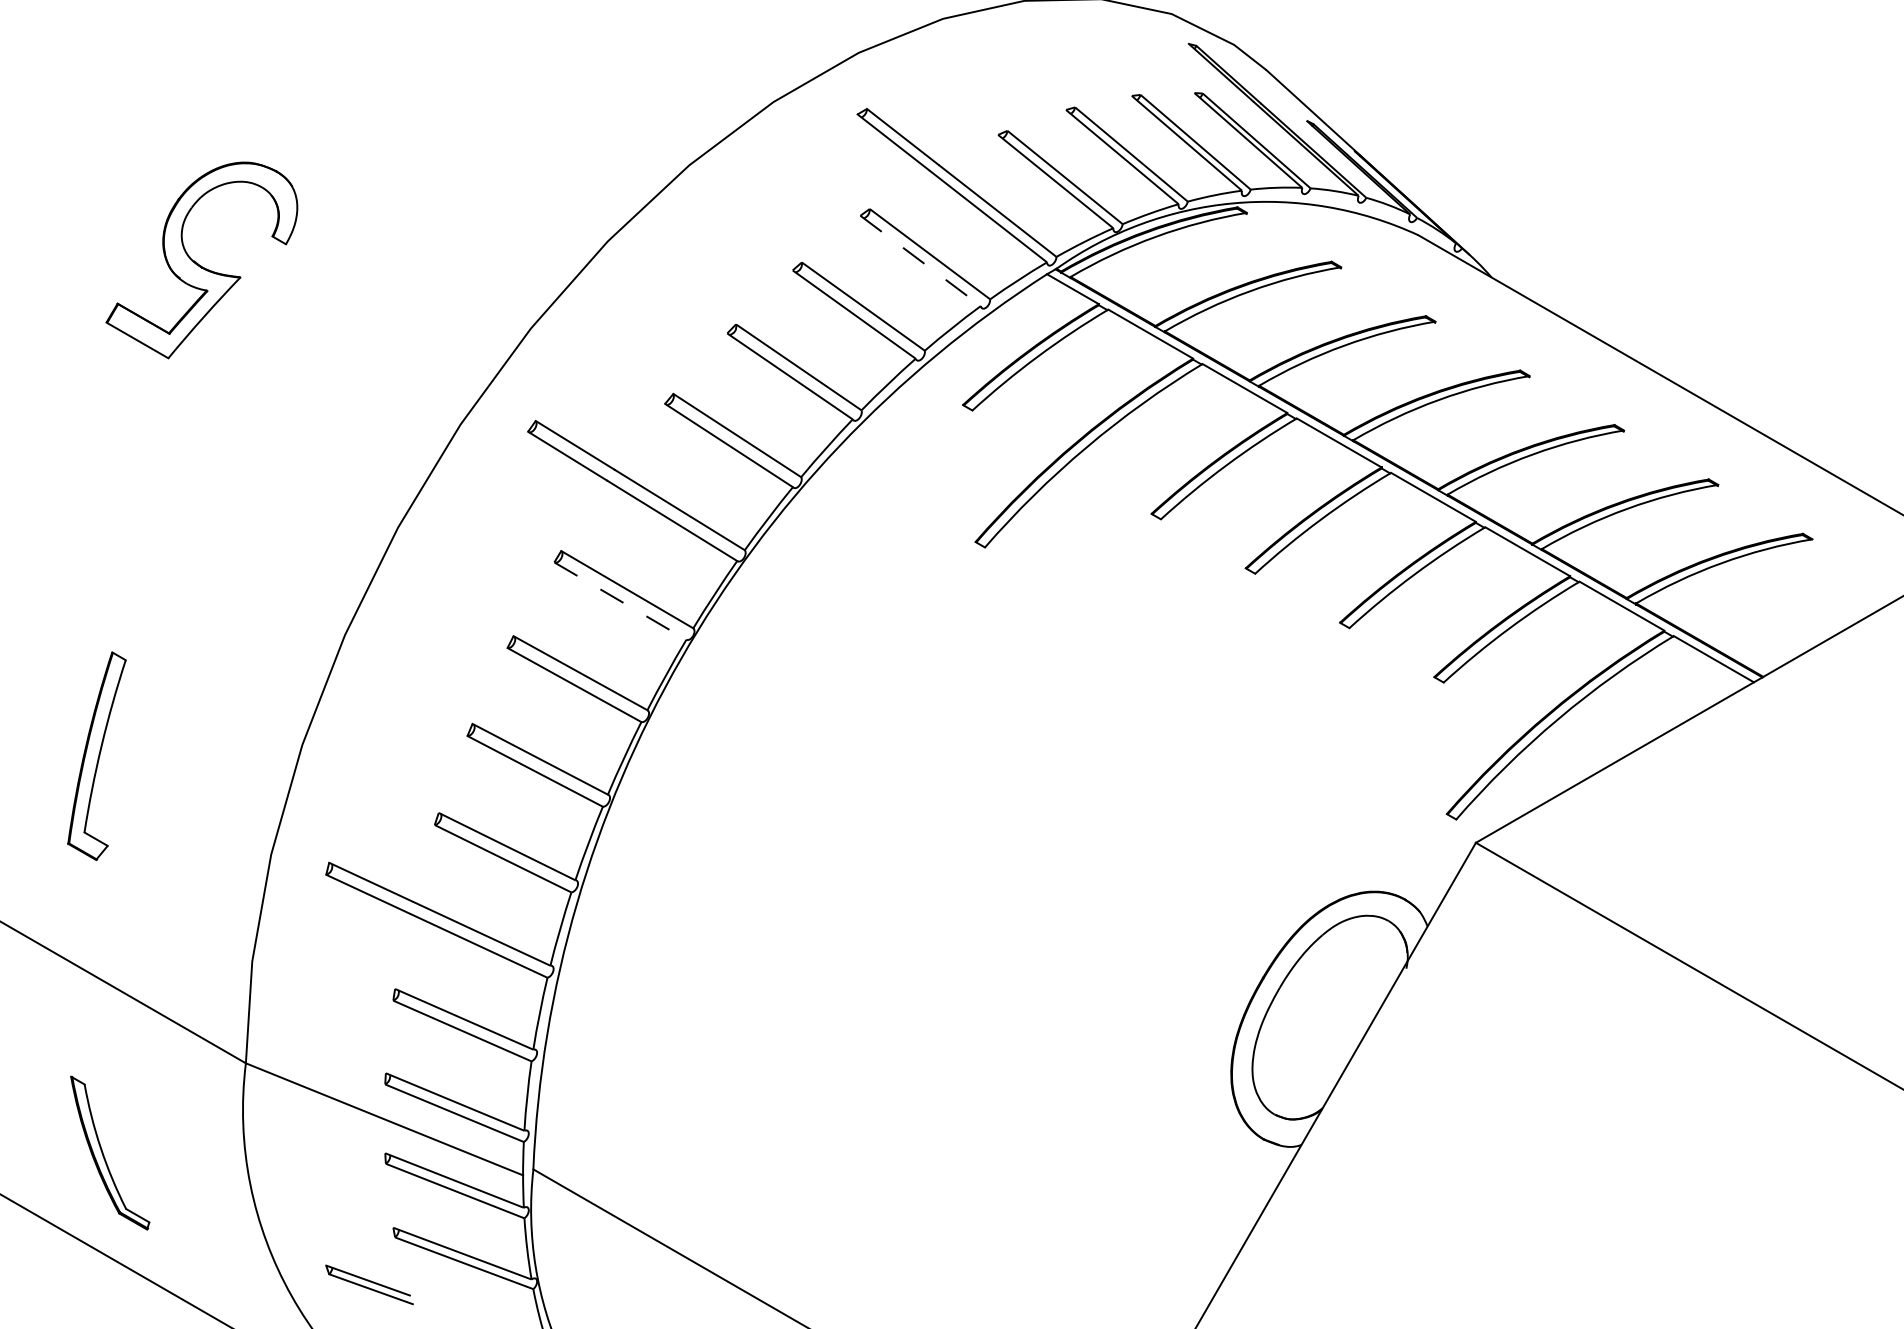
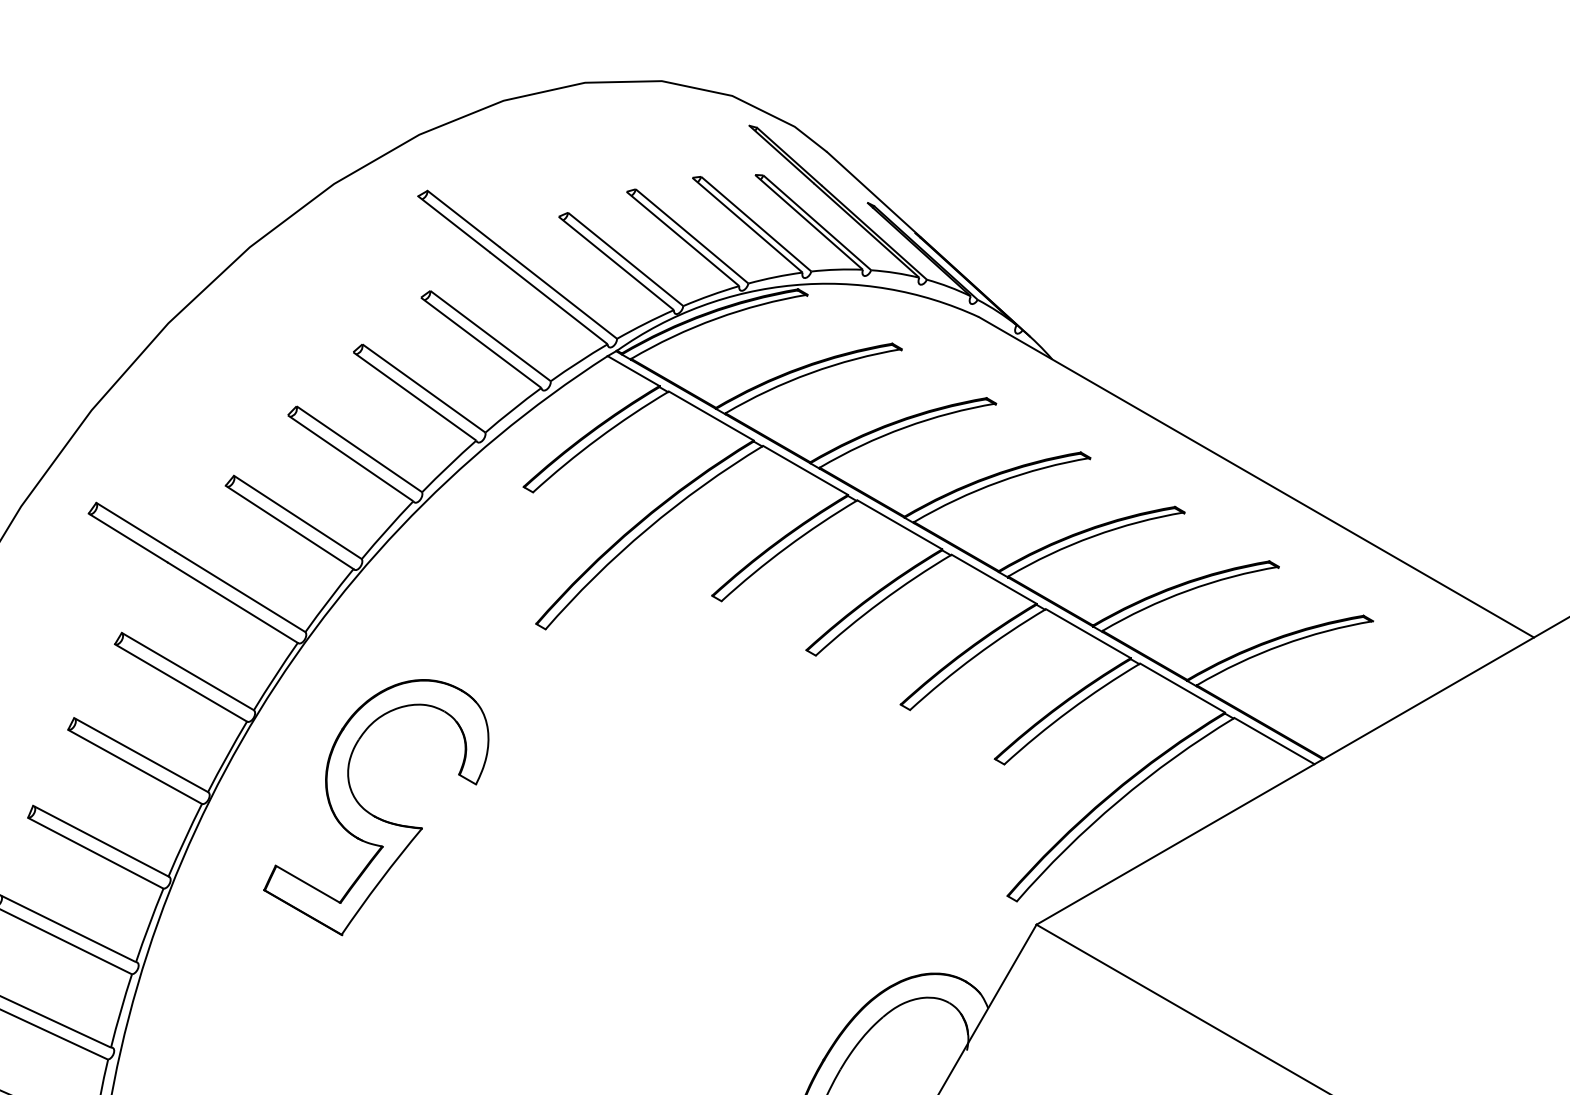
line: (921, 261) -> (482, 343), dashed -> solid
line: (620, 601) -> (181, 683), dashed -> solid
part: (811, 731) -> (372, 813), added

